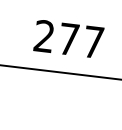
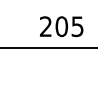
text: (81, 40) -> (69, 26), 277 -> 205

